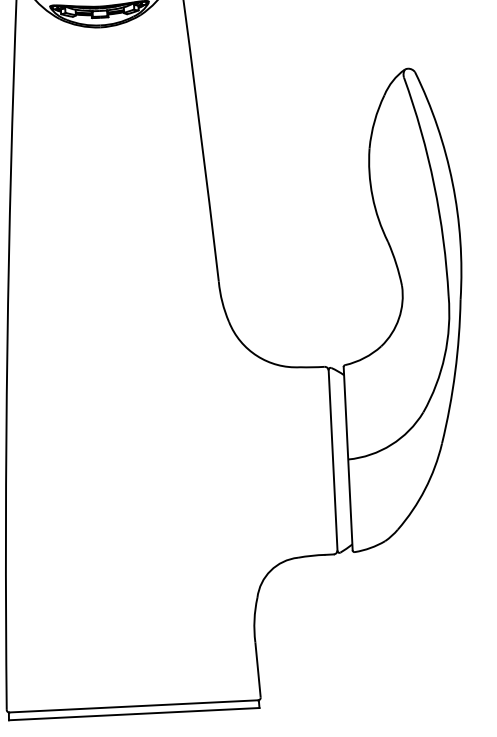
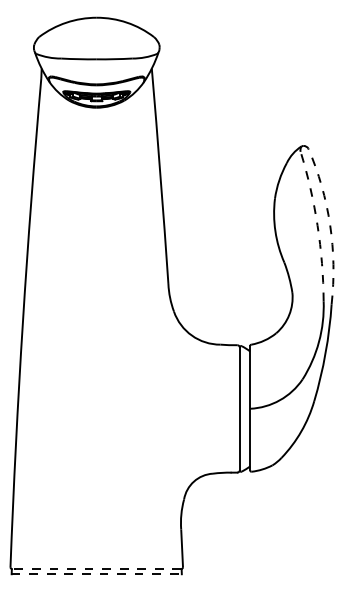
arc: (453, 182) -> (330, 224), solid -> dashed
arc: (434, 184) -> (317, 225), solid -> dashed
line: (133, 705) -> (96, 568), solid -> dashed
line: (135, 714) -> (97, 574), solid -> dashed

